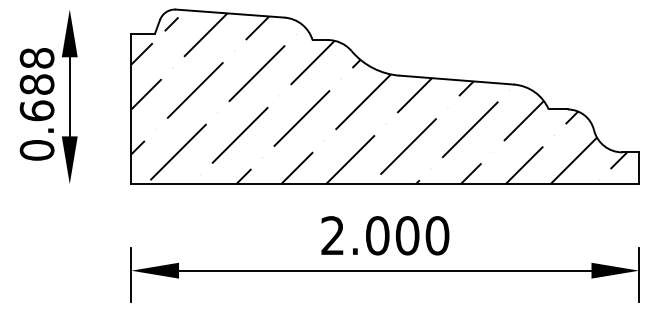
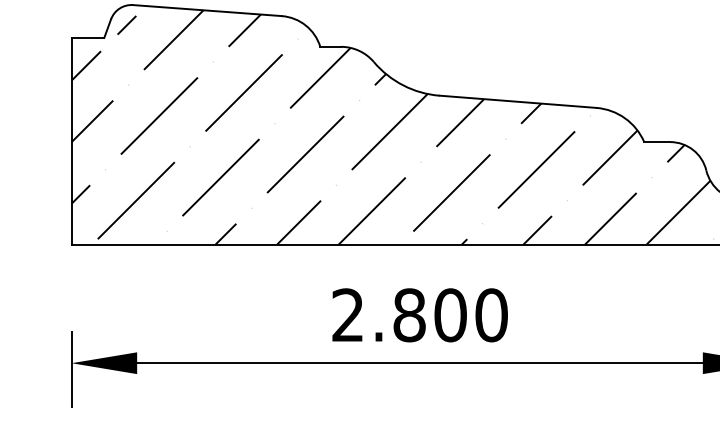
text: (377, 235) -> (409, 314), 2.000 -> 2.800

